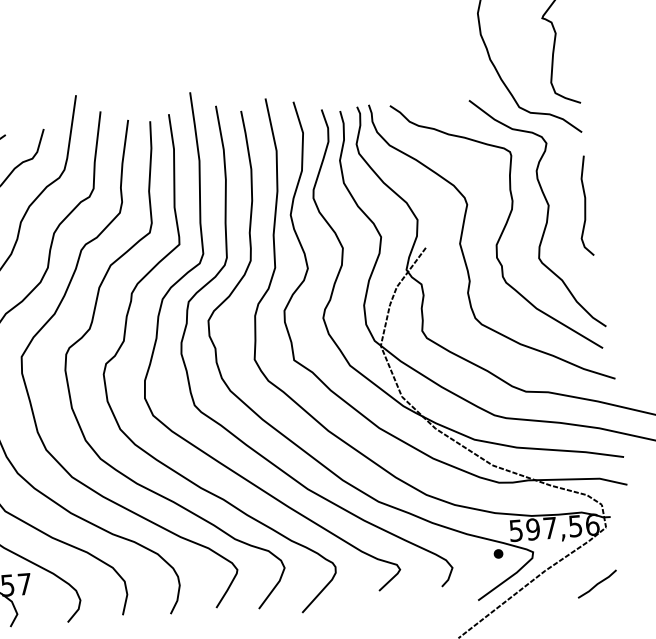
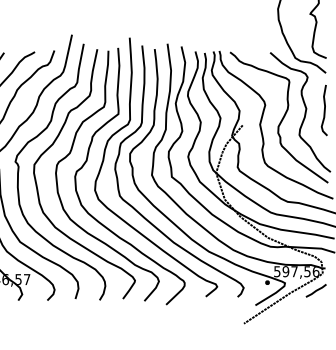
line: (595, 583) -> (315, 290), moved

